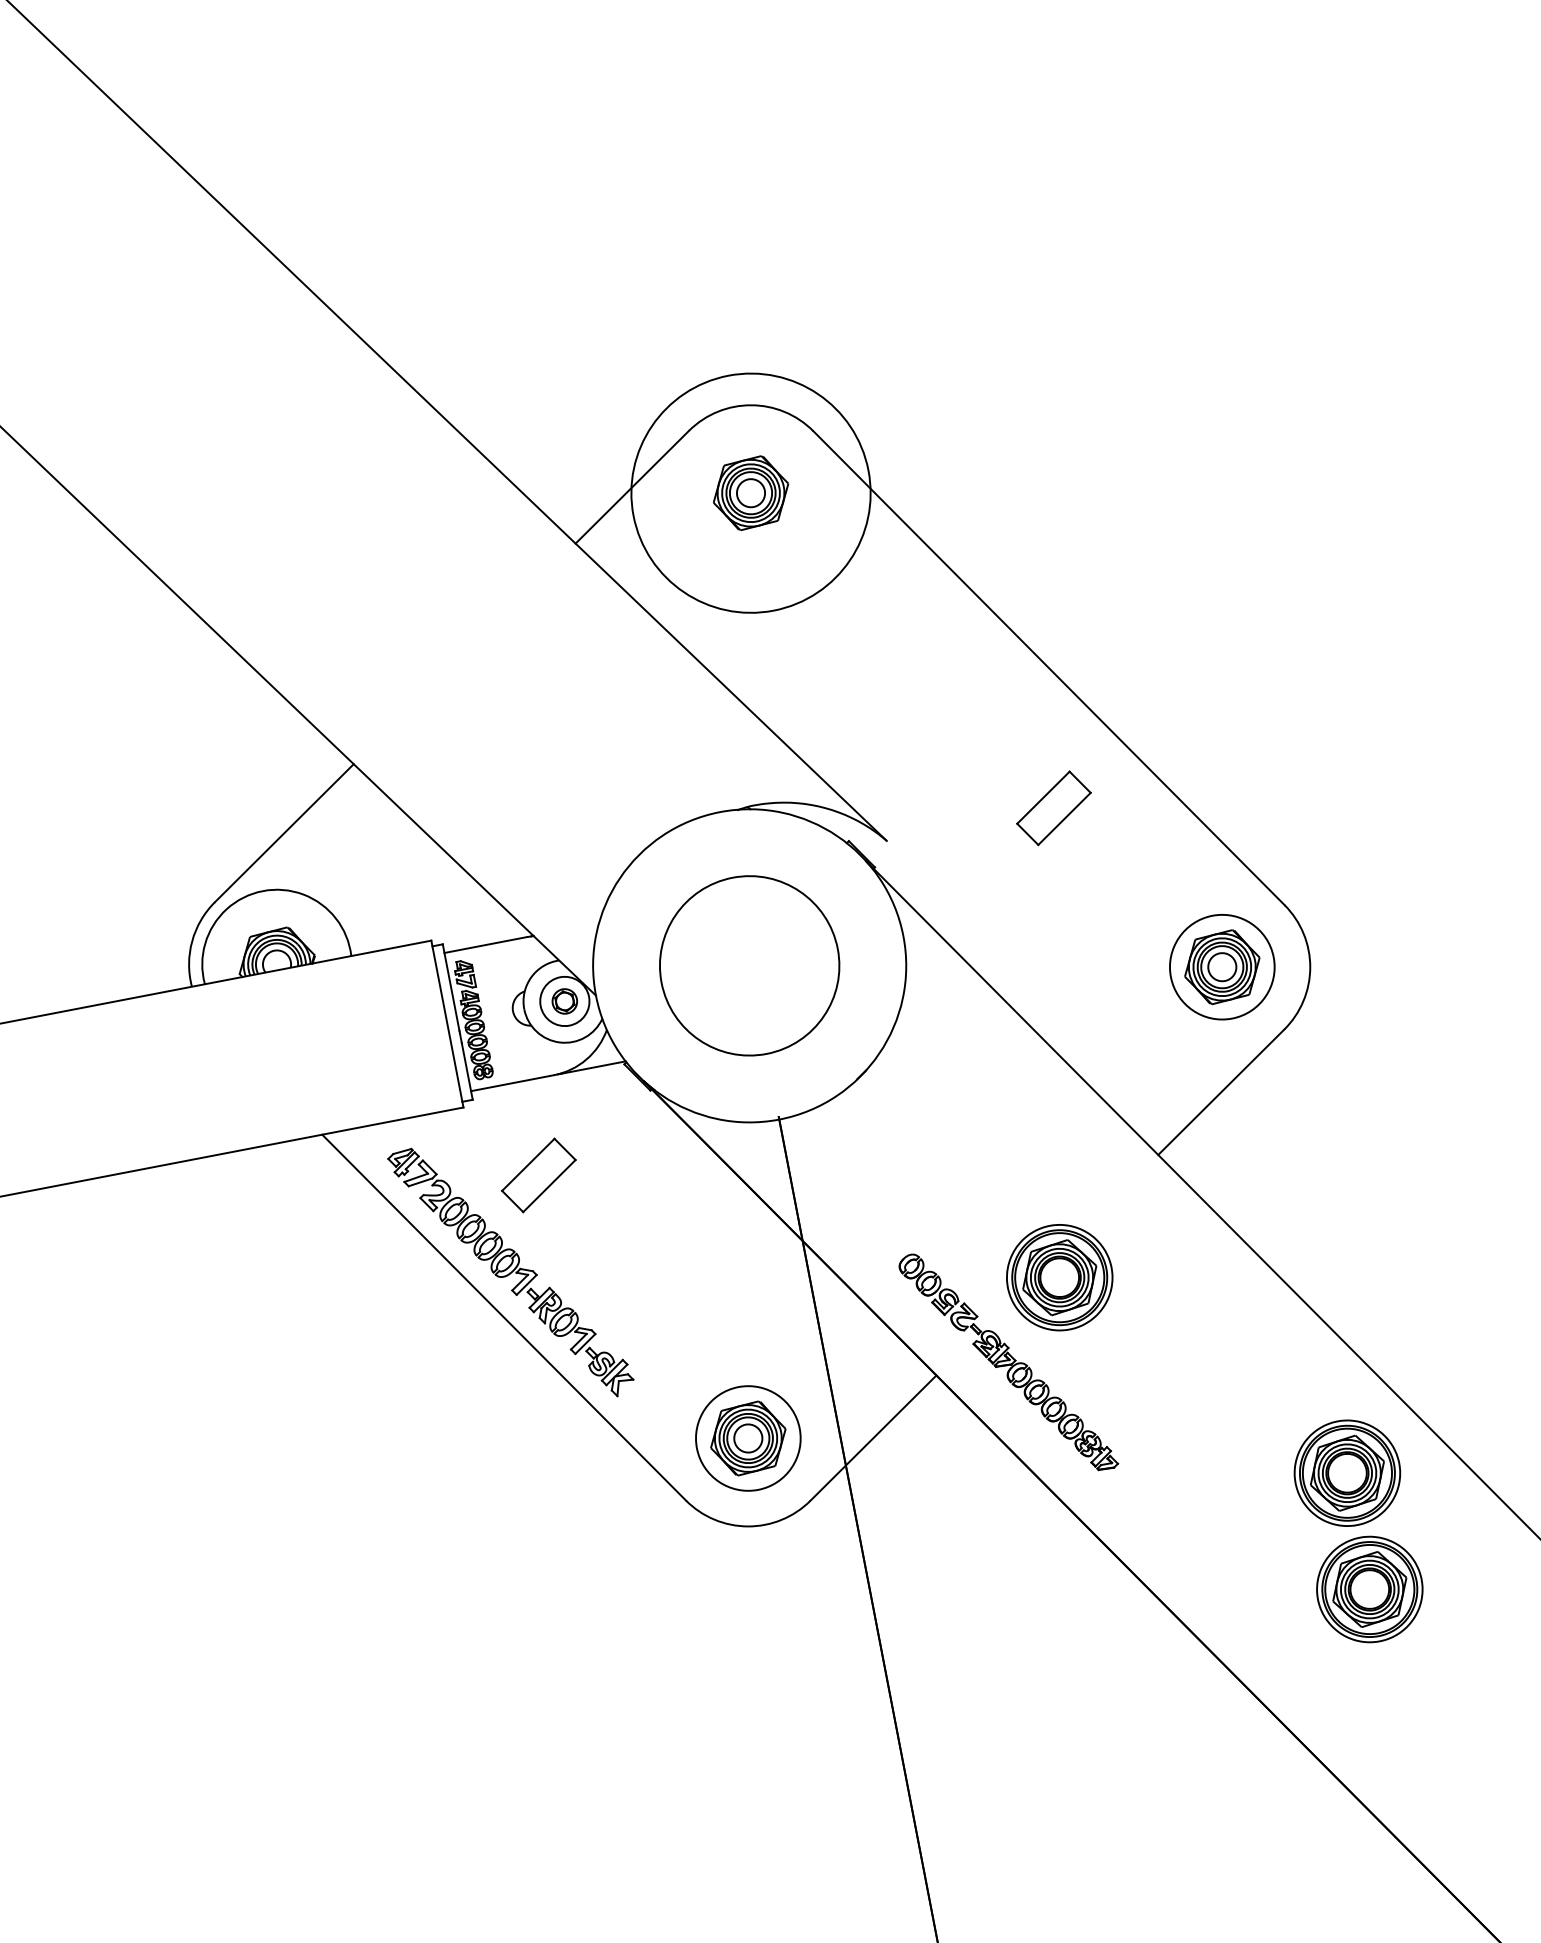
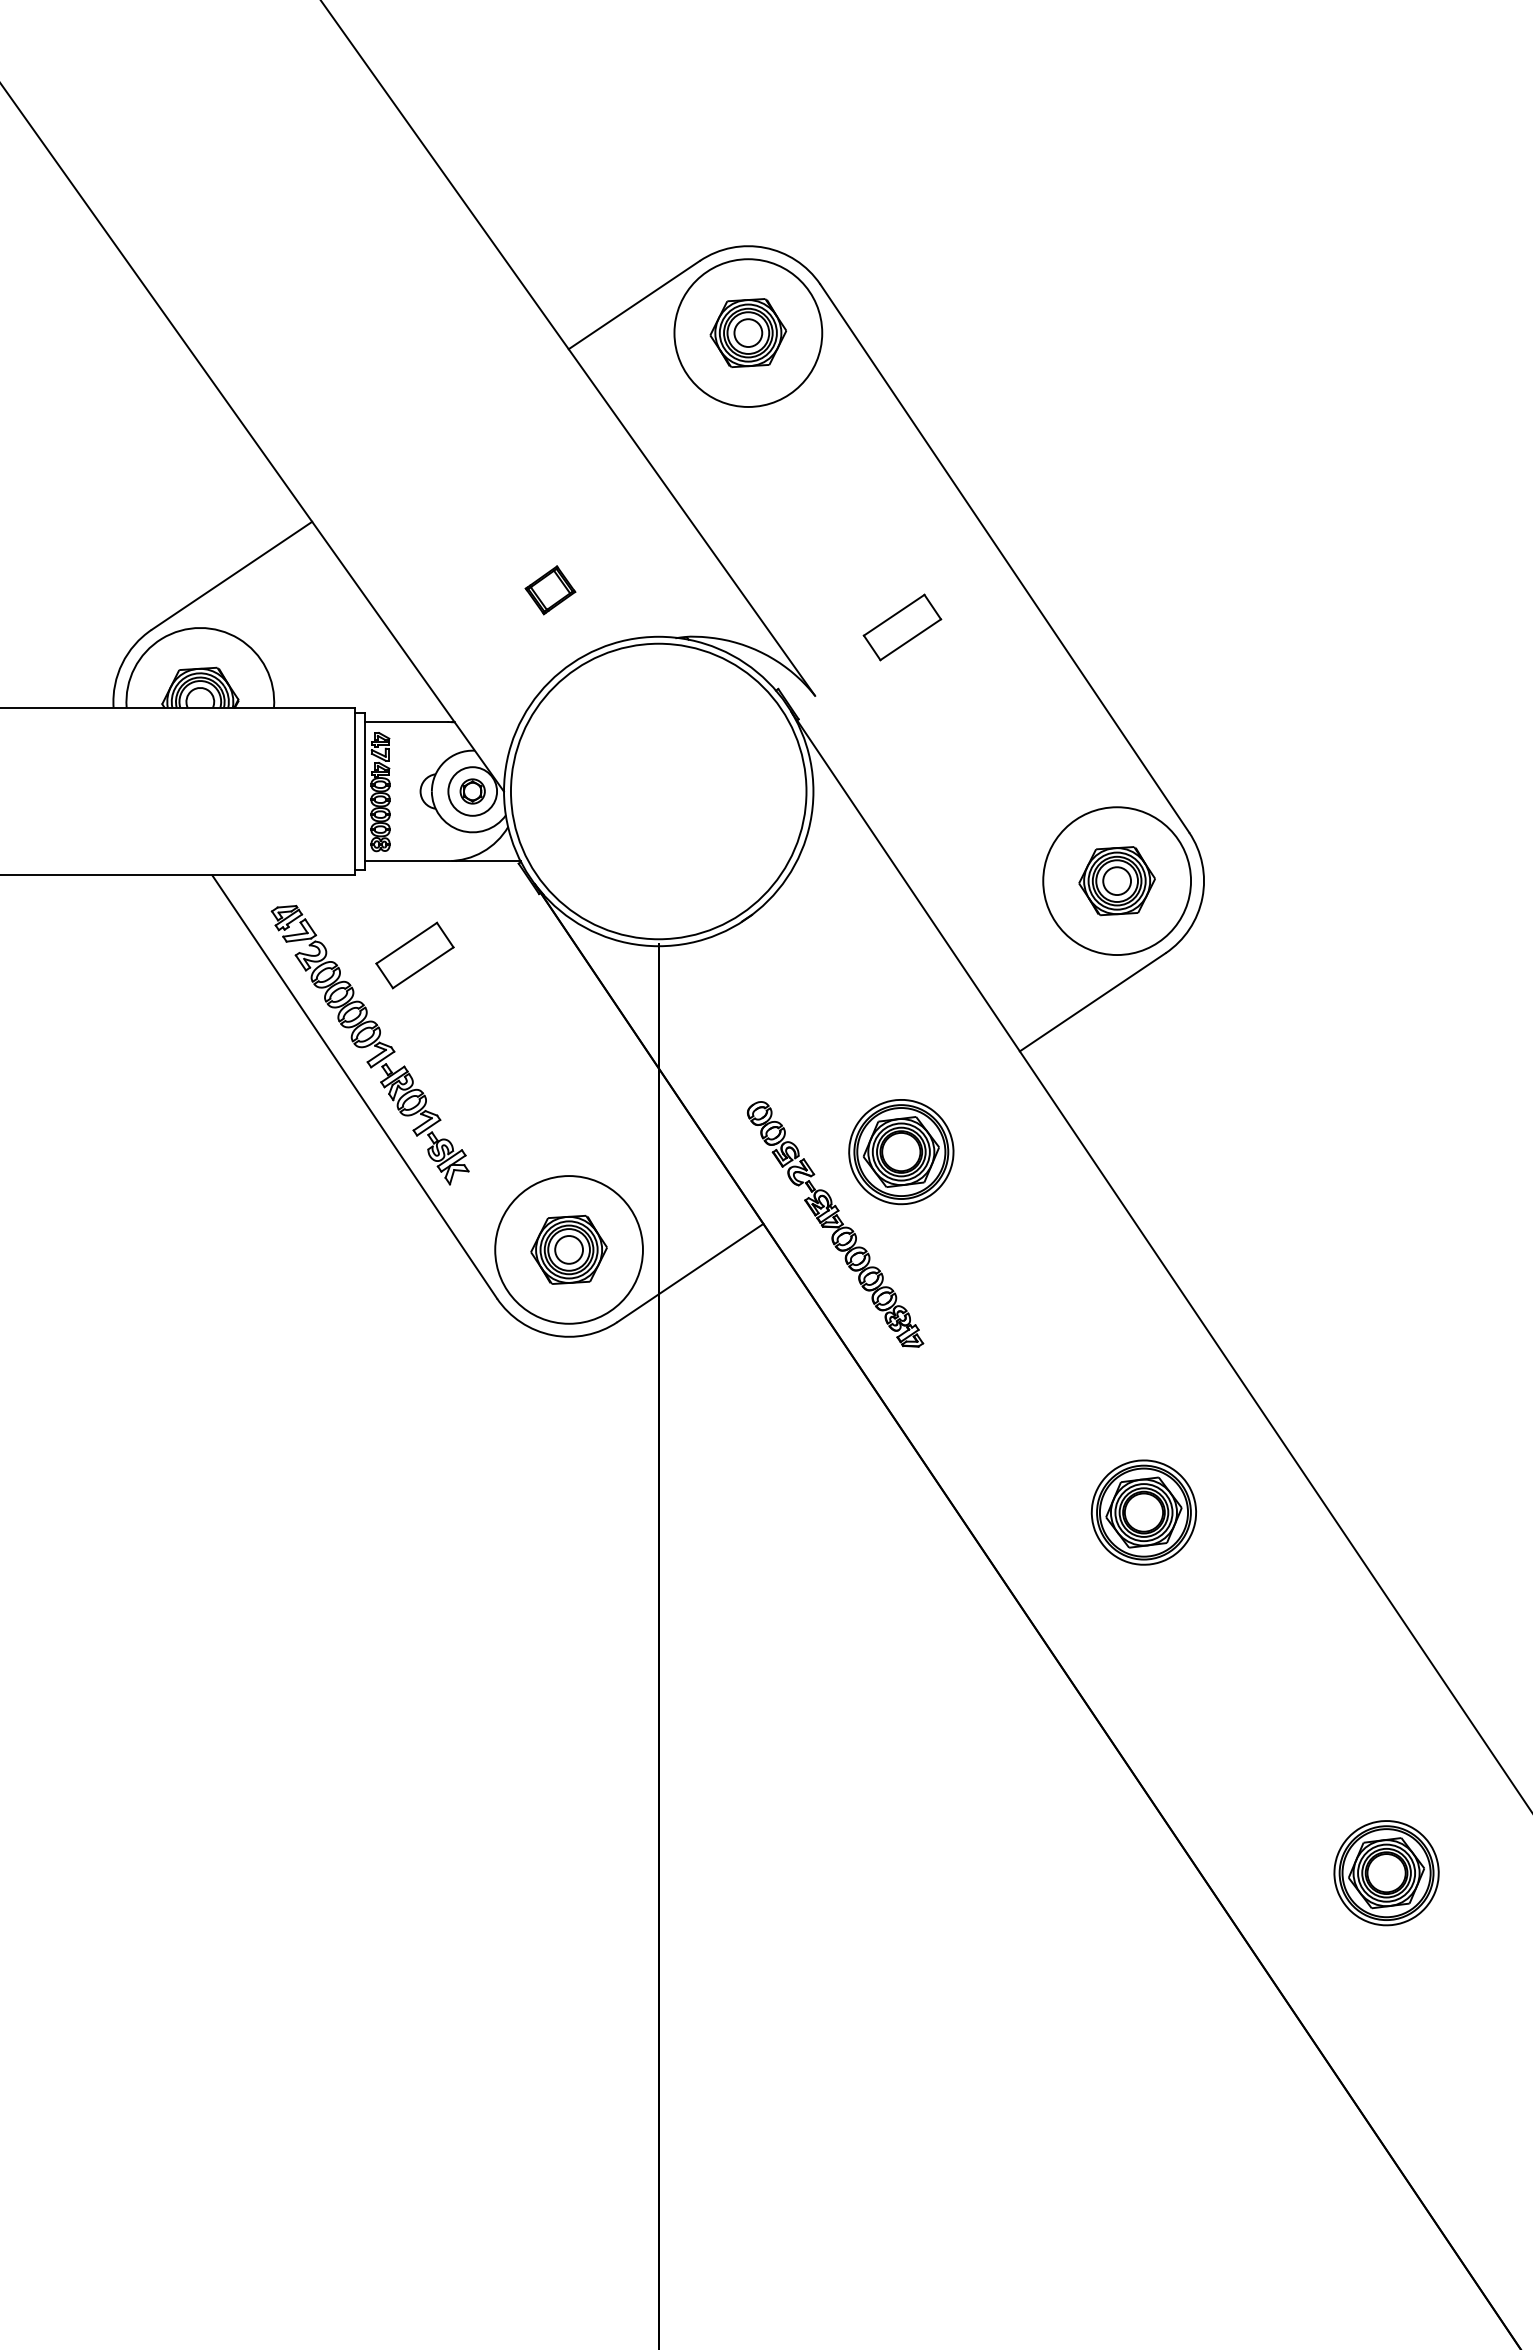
circle: (751, 492) -> (748, 332), size x0.62
part: (603, 786) -> (550, 590), added
part: (1054, 808) -> (902, 627), moved
circle: (749, 965) -> (658, 791), size x1.67
circle: (1222, 967) -> (1117, 881), size x1.43
circle: (747, 1438) -> (568, 1249), size x1.43
part: (1346, 1473) -> (1143, 1395), removed

